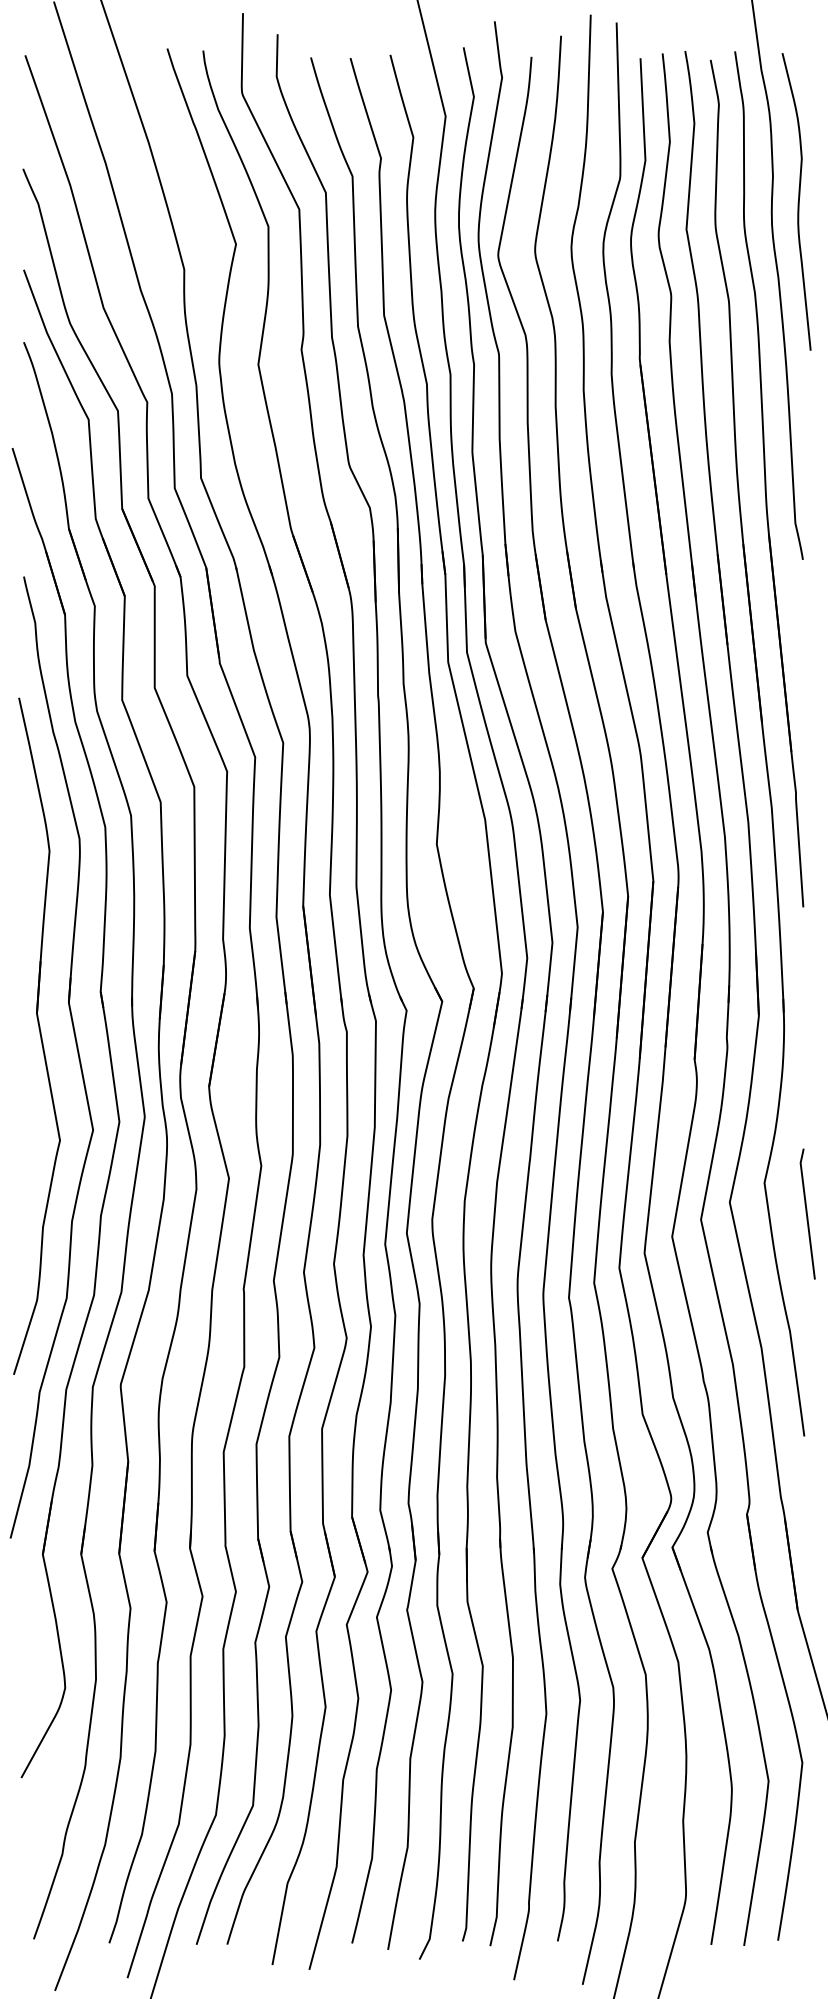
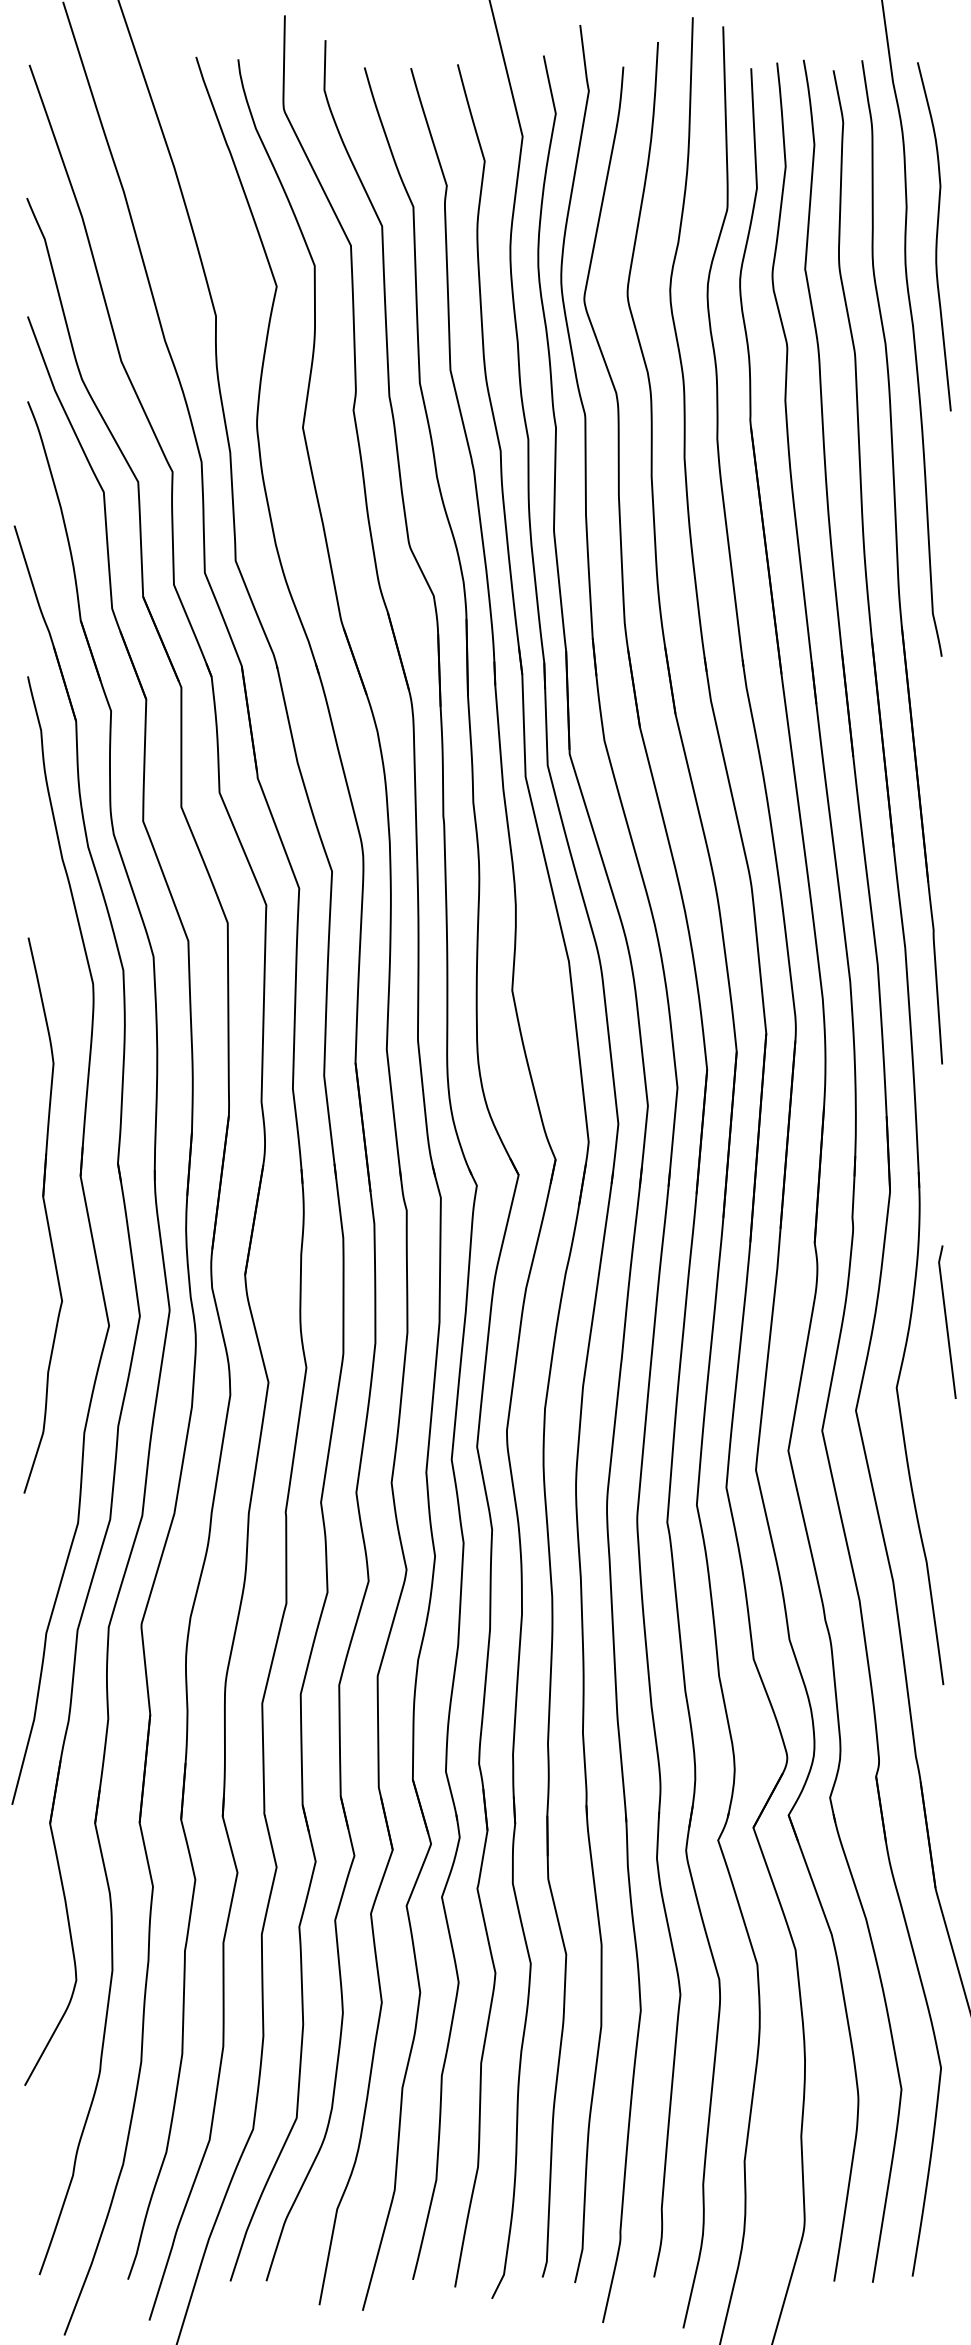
part: (36, 1035) -> (42, 1214), size x0.7
line: (807, 1213) -> (947, 1321), moved

